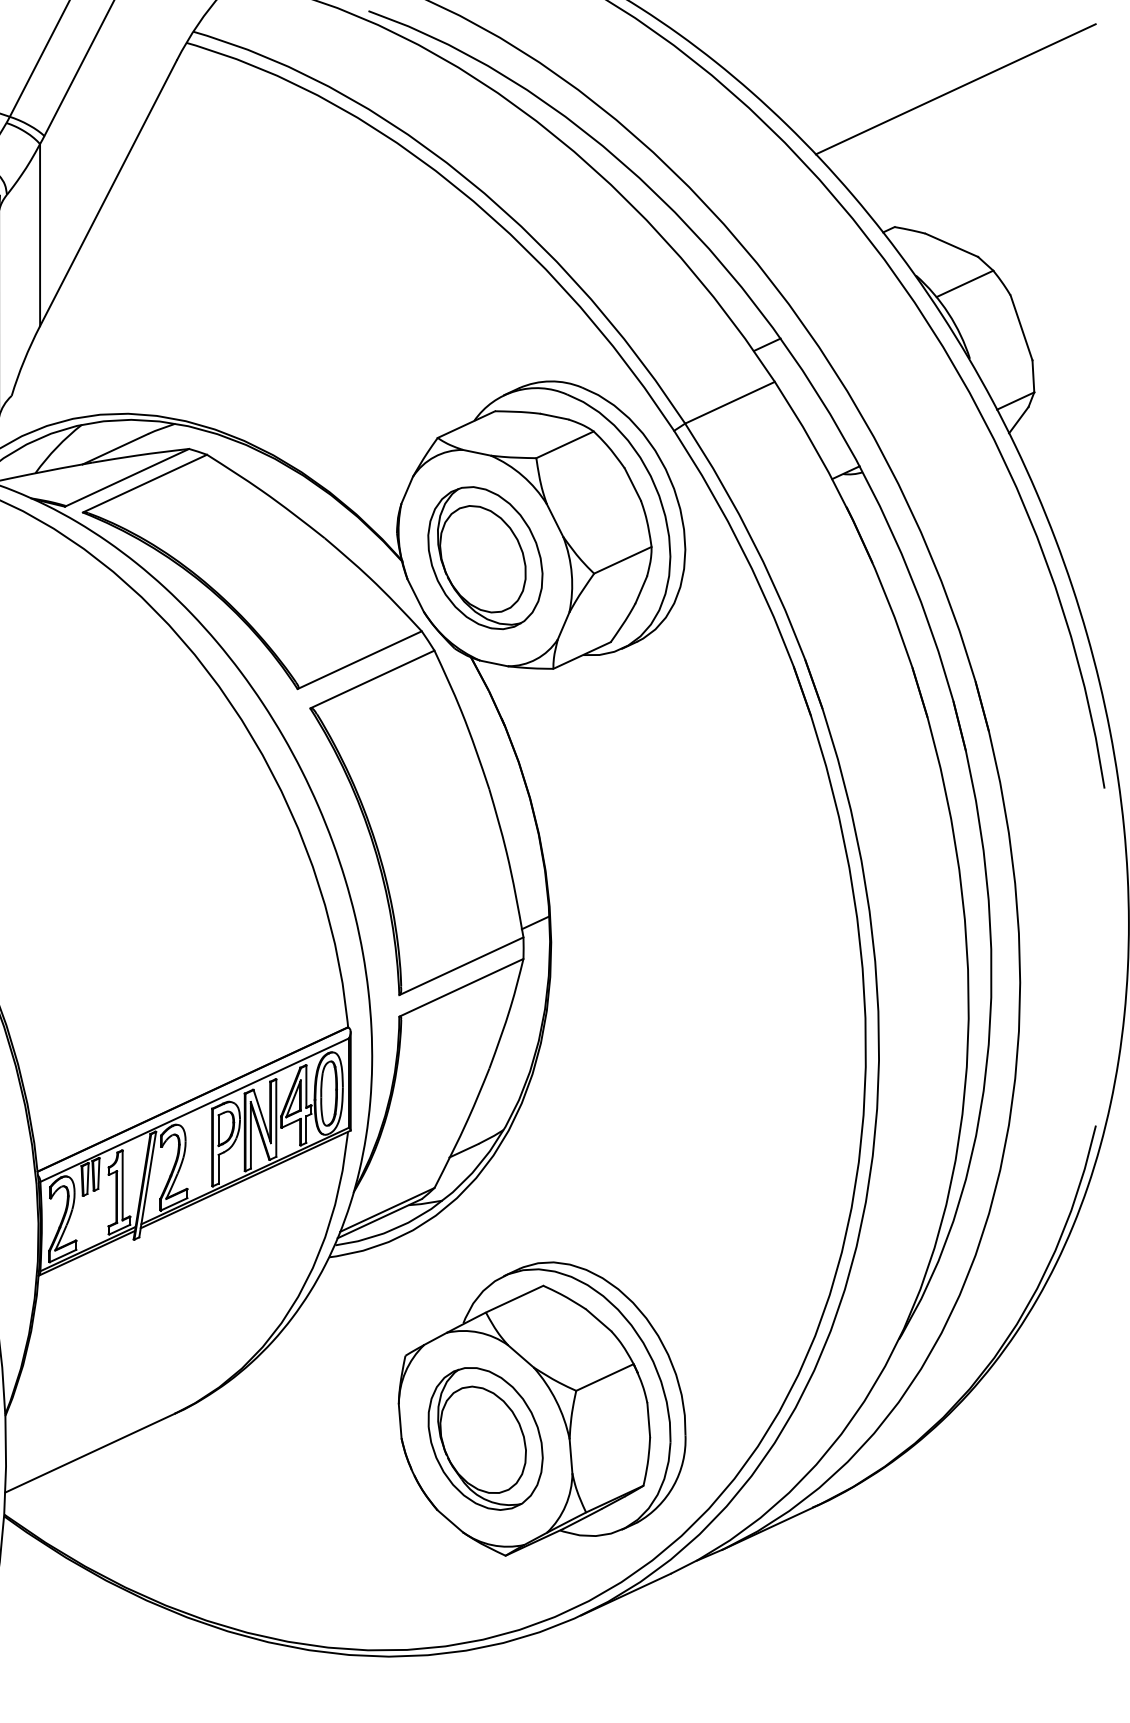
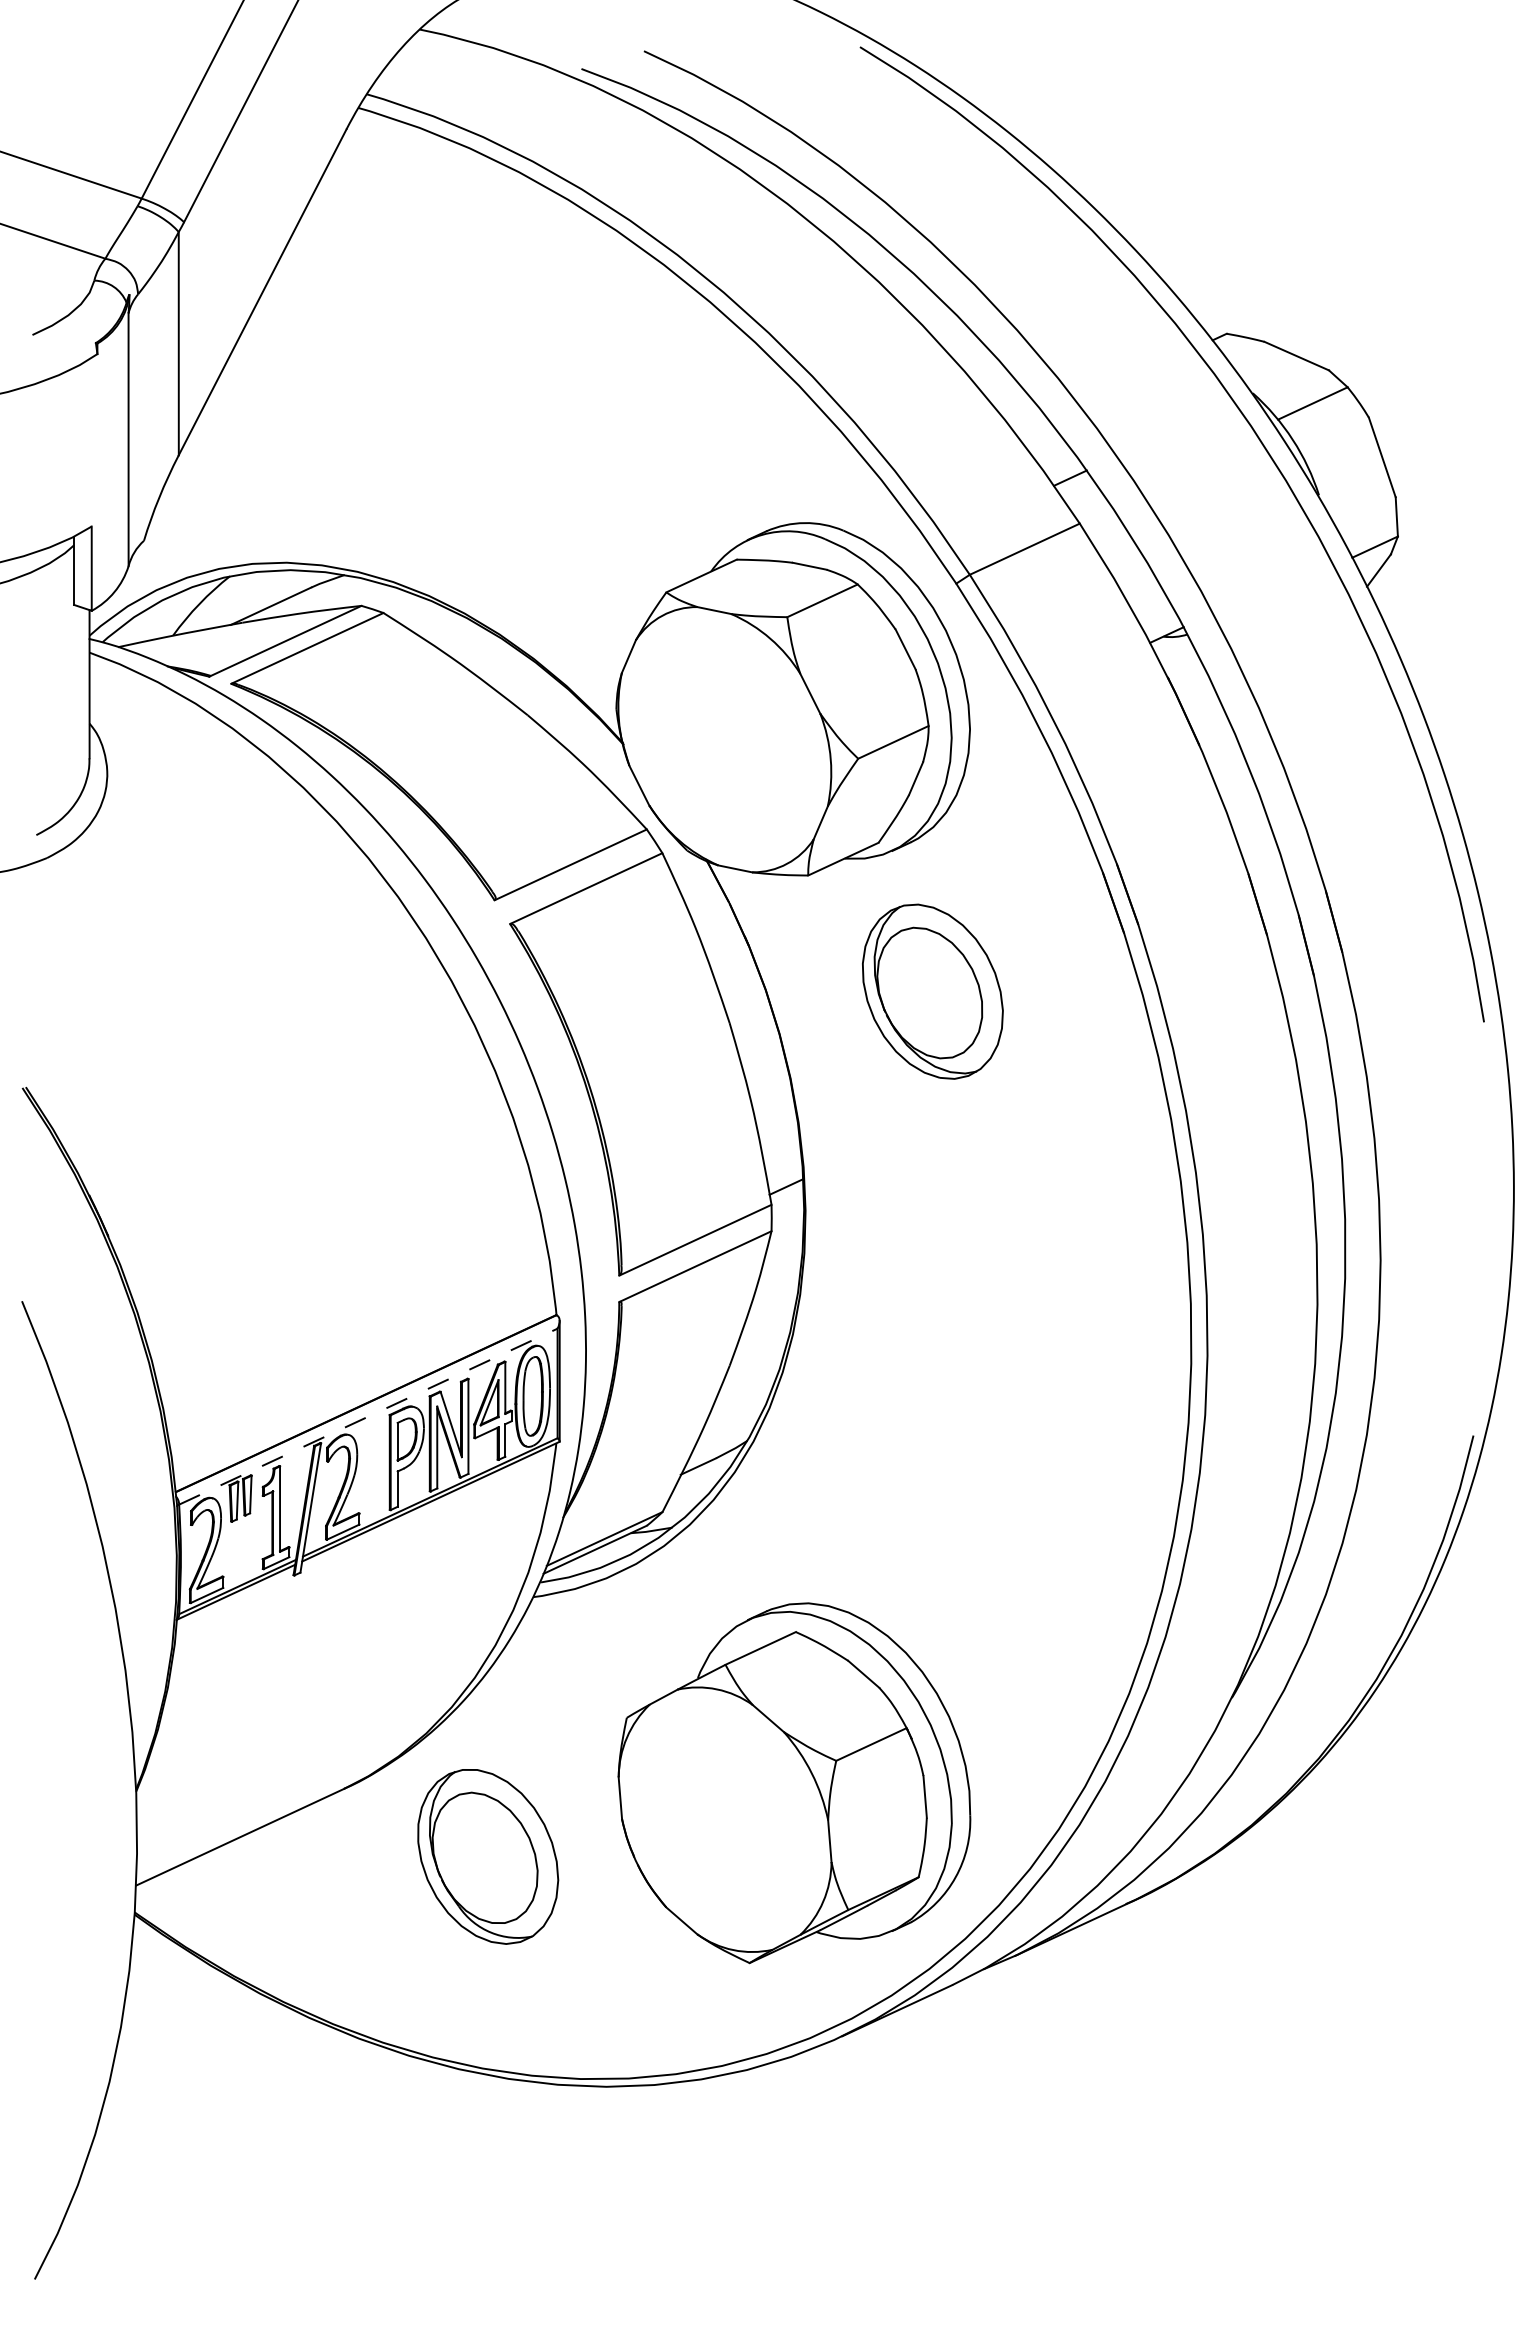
line: (955, 89) -> (1301, 164), removed
part: (485, 557) -> (932, 991), moved
line: (194, 1110) -> (368, 1416), solid -> dashed
part: (485, 1438) -> (488, 1856), moved

